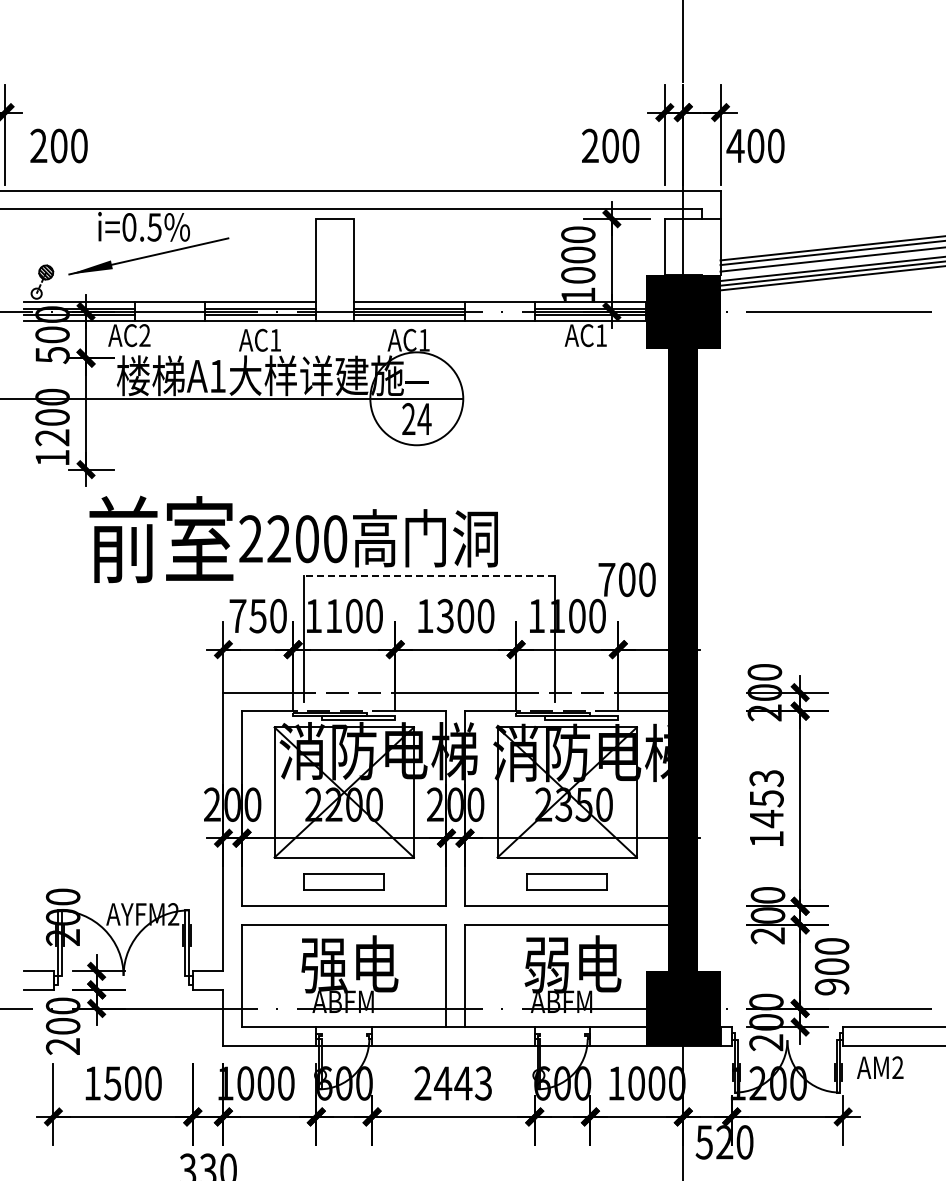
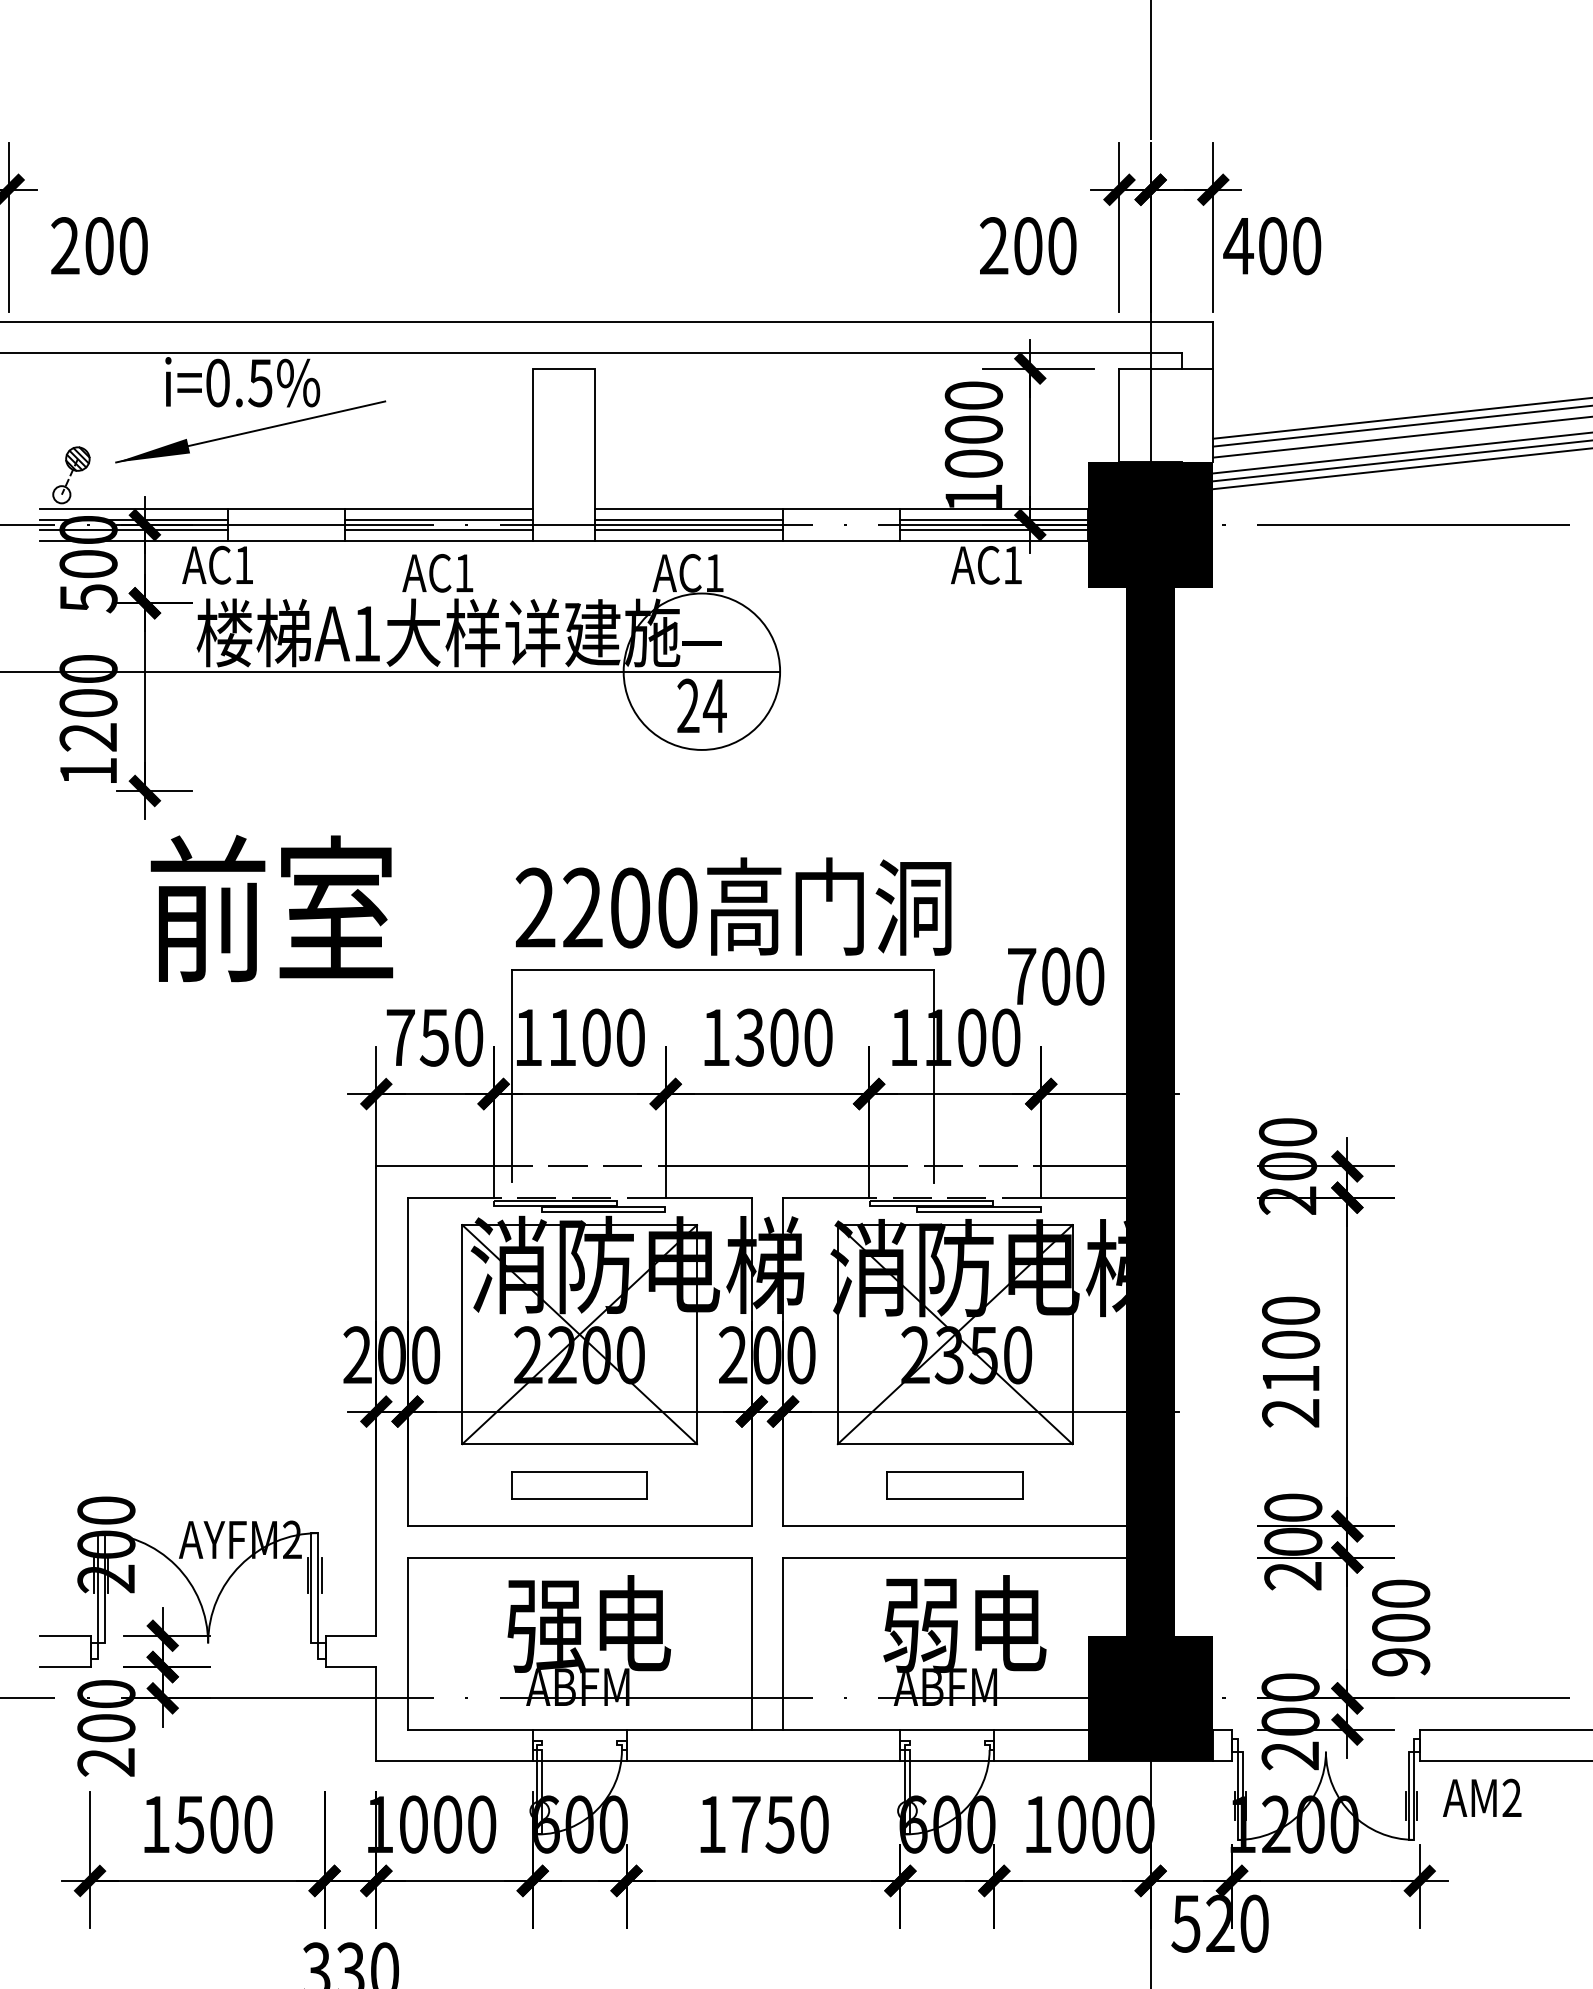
text: (144, 335) -> (243, 565), AC2 -> AC1
text: (368, 538) -> (733, 906), moved
line: (428, 575) -> (721, 969), dashed -> solid
text: (766, 808) -> (1290, 1361), 1453 -> 2100
text: (453, 1083) -> (763, 1824), 2443 -> 1750

